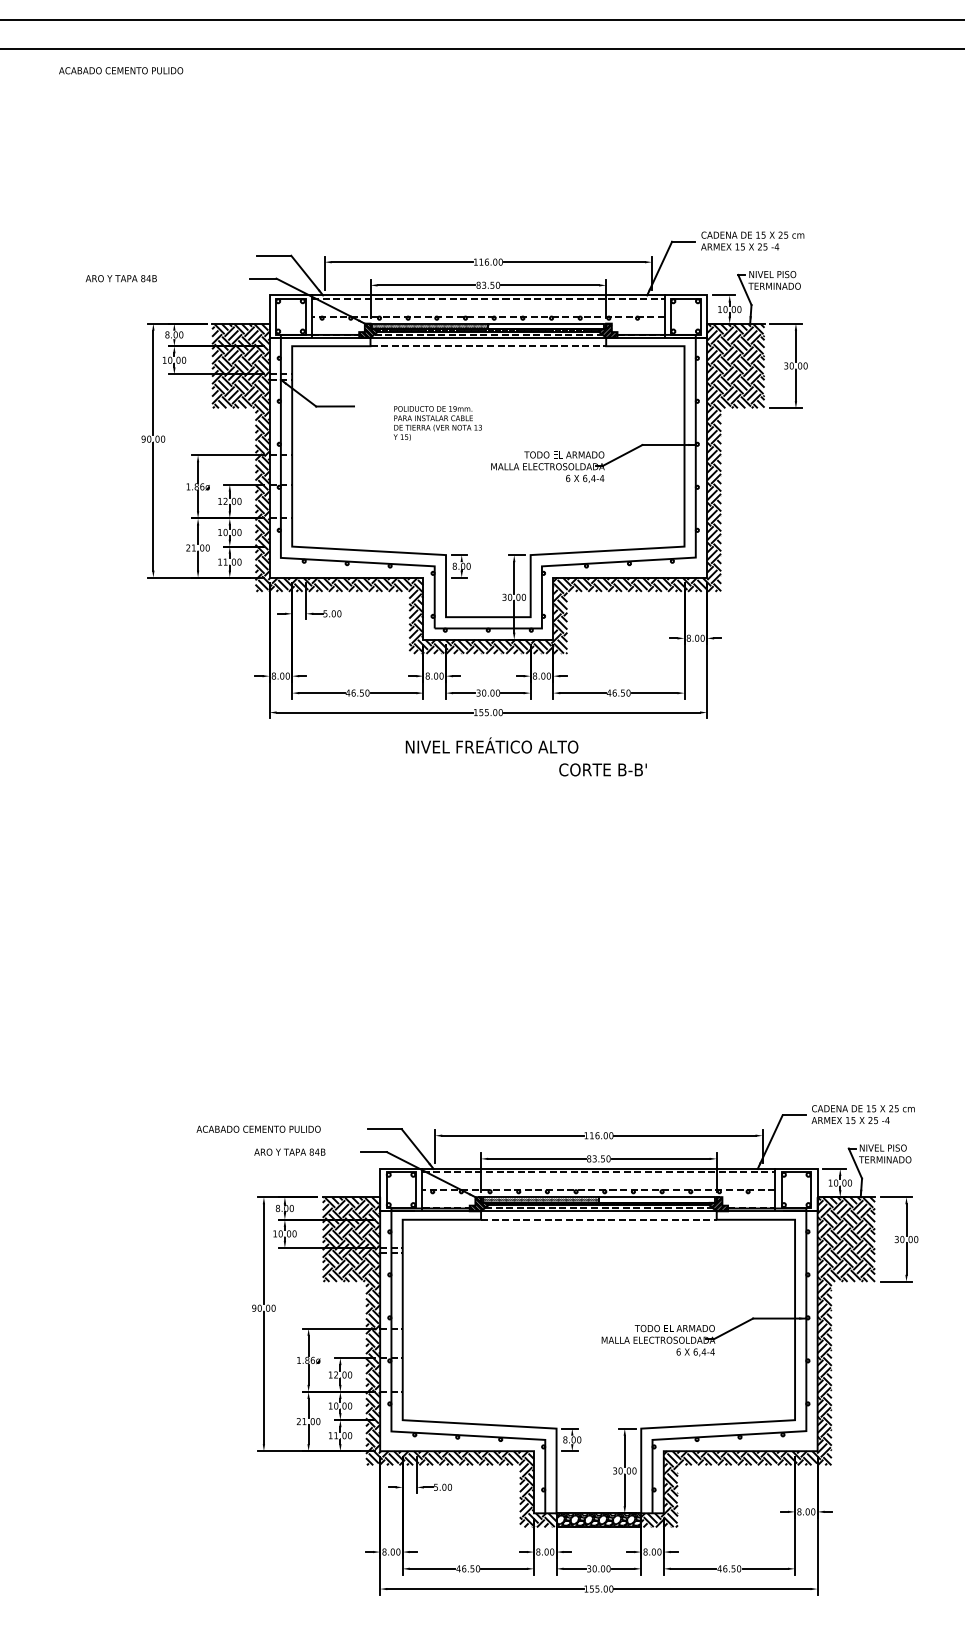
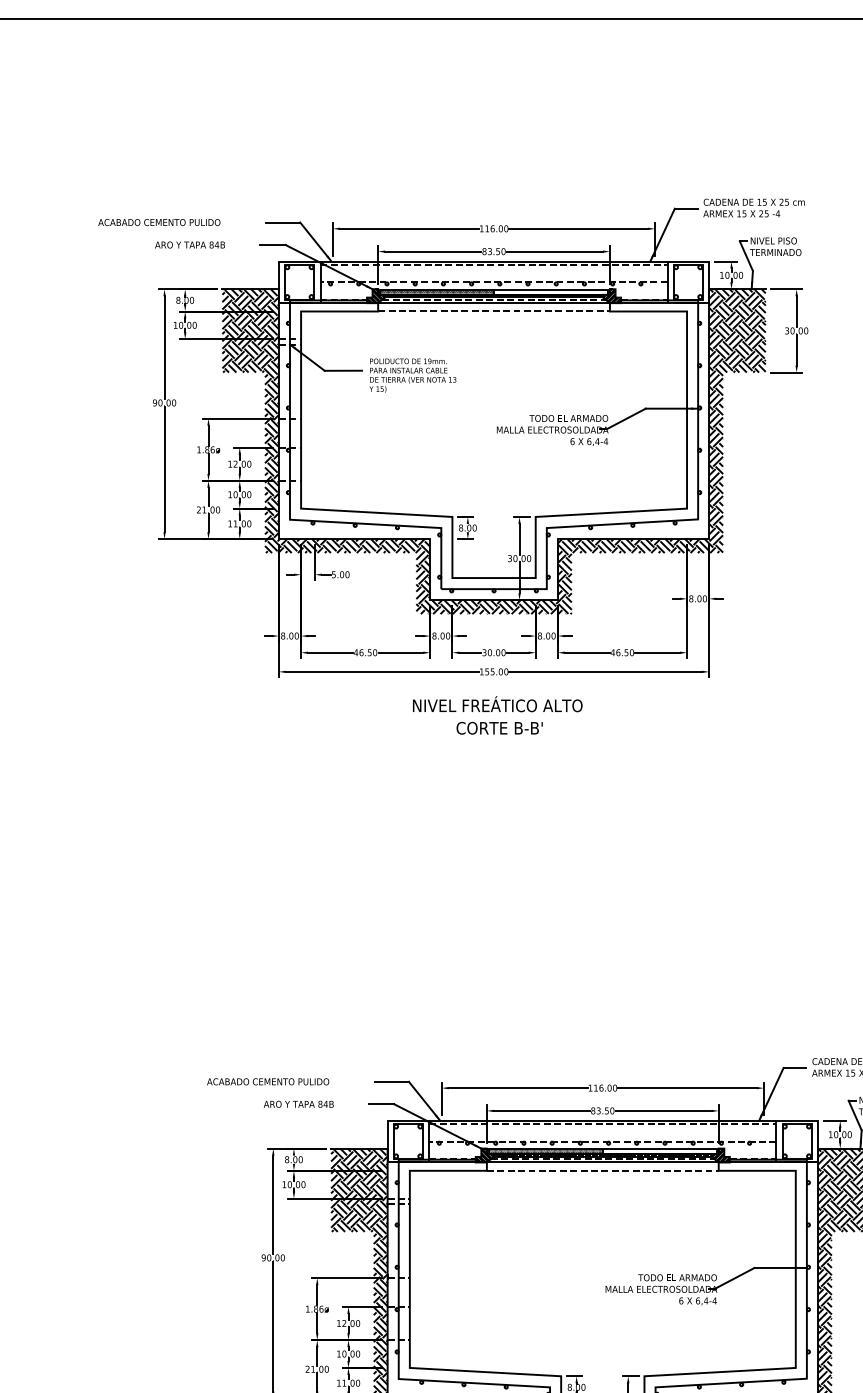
text: (121, 70) -> (159, 222), moved
text: (120, 278) -> (189, 244), moved
text: (437, 423) -> (412, 375), moved
text: (602, 769) -> (499, 727), moved

